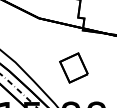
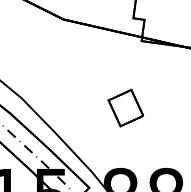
part: (73, 67) -> (125, 107), size x0.7

